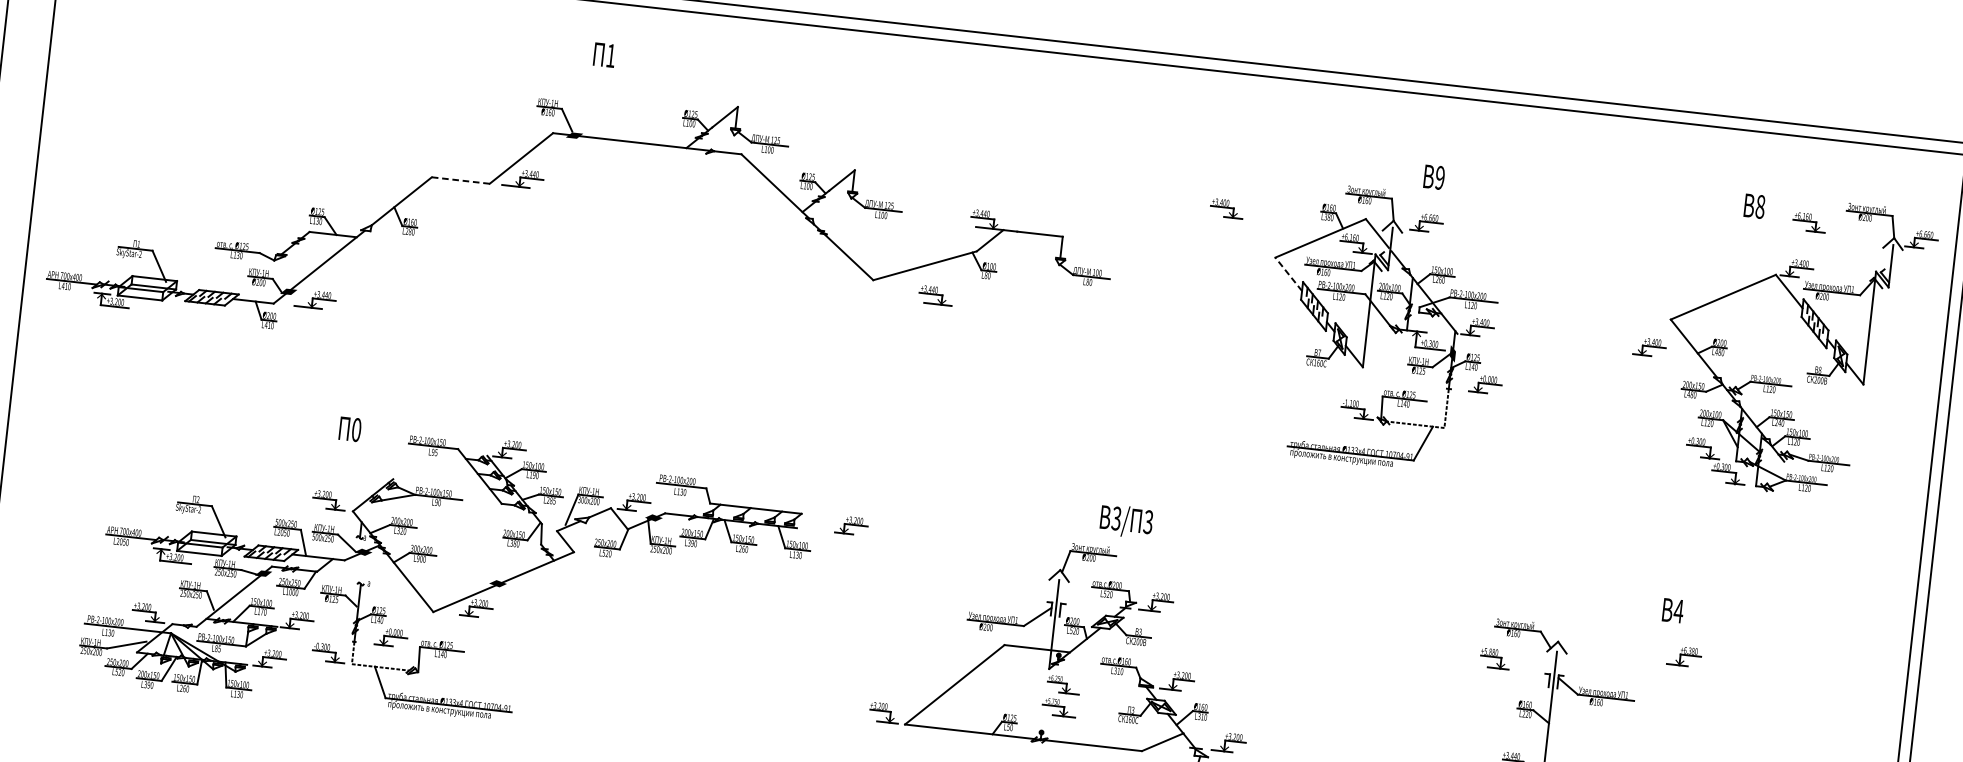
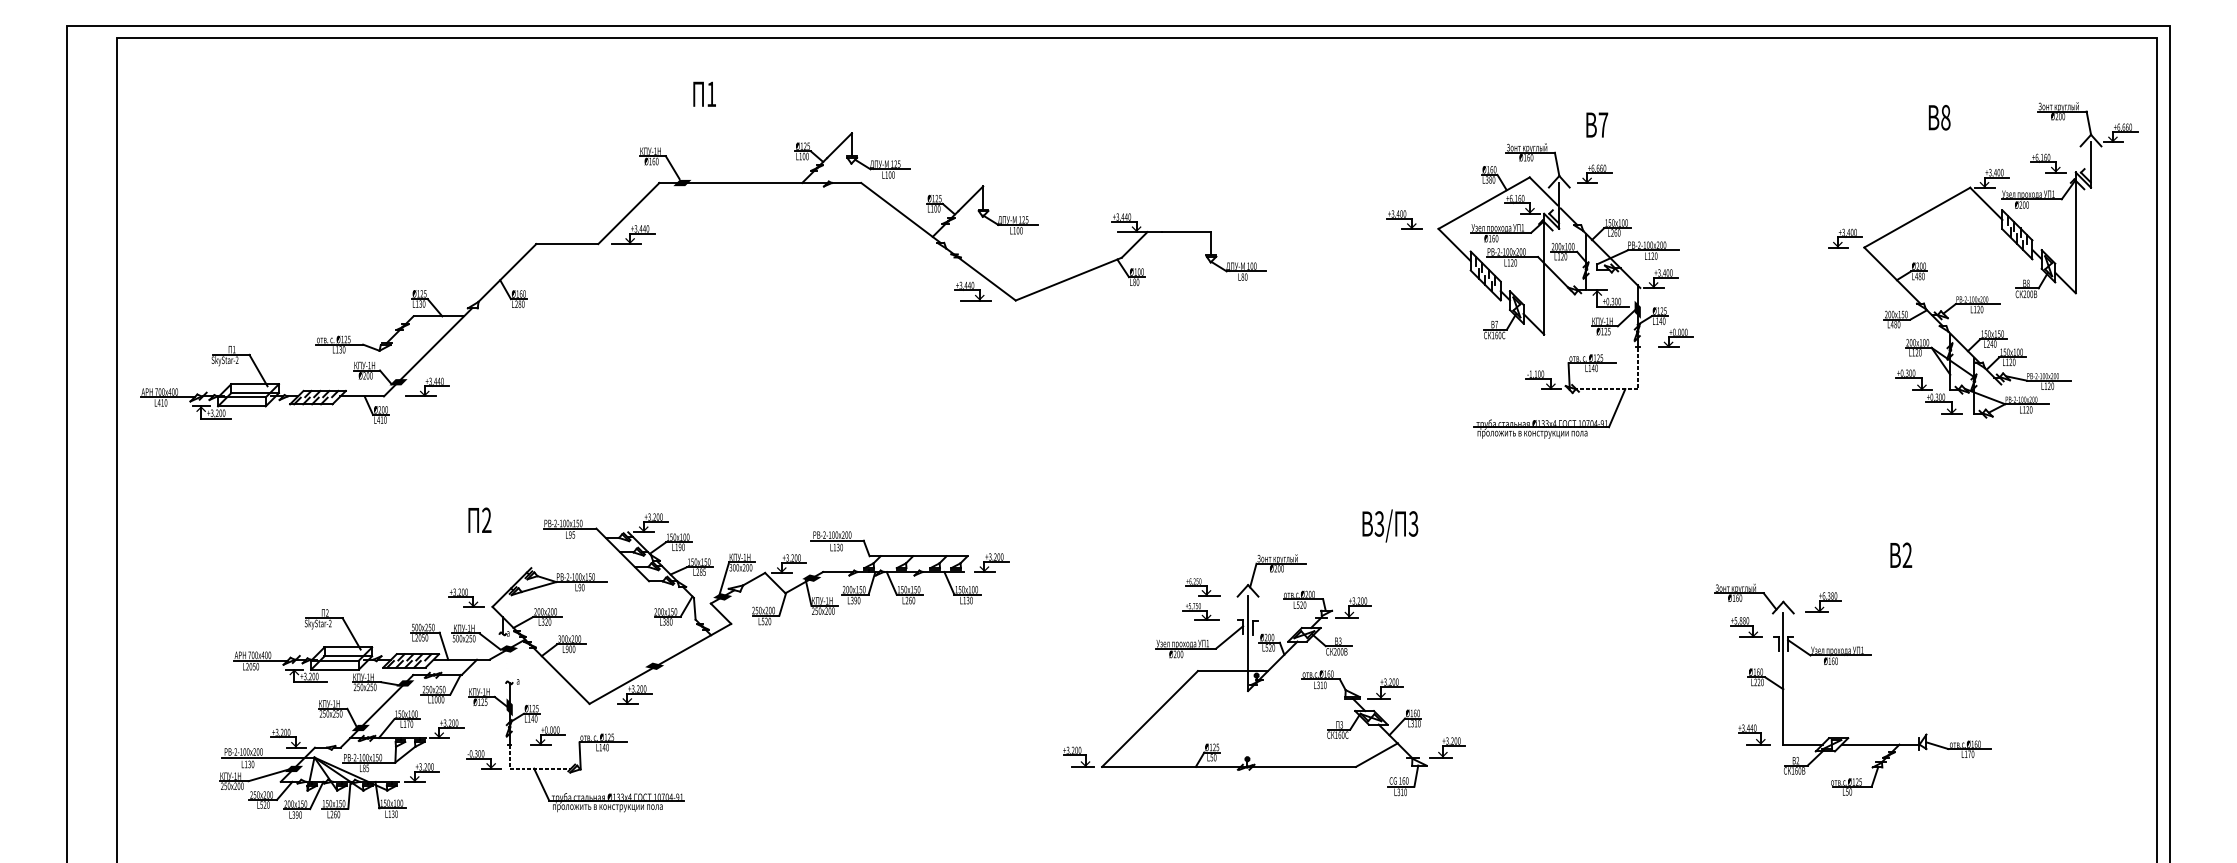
text: (1440, 177) -> (1603, 124), 9 -> 7
line: (459, 180) -> (566, 244), dashed -> solid
part: (1227, 208) -> (1404, 219), moved
part: (1809, 222) -> (2048, 163), moved
line: (1288, 274) -> (1454, 245), dashed -> solid
part: (935, 295) -> (972, 291), moved
part: (1649, 347) -> (1845, 238), moved
text: (356, 430) -> (486, 520), 0 -> 2
text: (1126, 521) -> (1390, 525), moved
fill: (568, 525) -> (722, 596), added
part: (851, 525) -> (991, 562), moved
fill: (358, 607) -> (509, 707), added
fill: (217, 610) -> (360, 727), added
text: (1678, 610) -> (1907, 554), 4 -> 2
fill: (151, 641) -> (294, 768), added
part: (1684, 656) -> (1823, 602), moved
part: (1494, 658) -> (1746, 627), moved
part: (1060, 696) -> (1201, 599), moved

